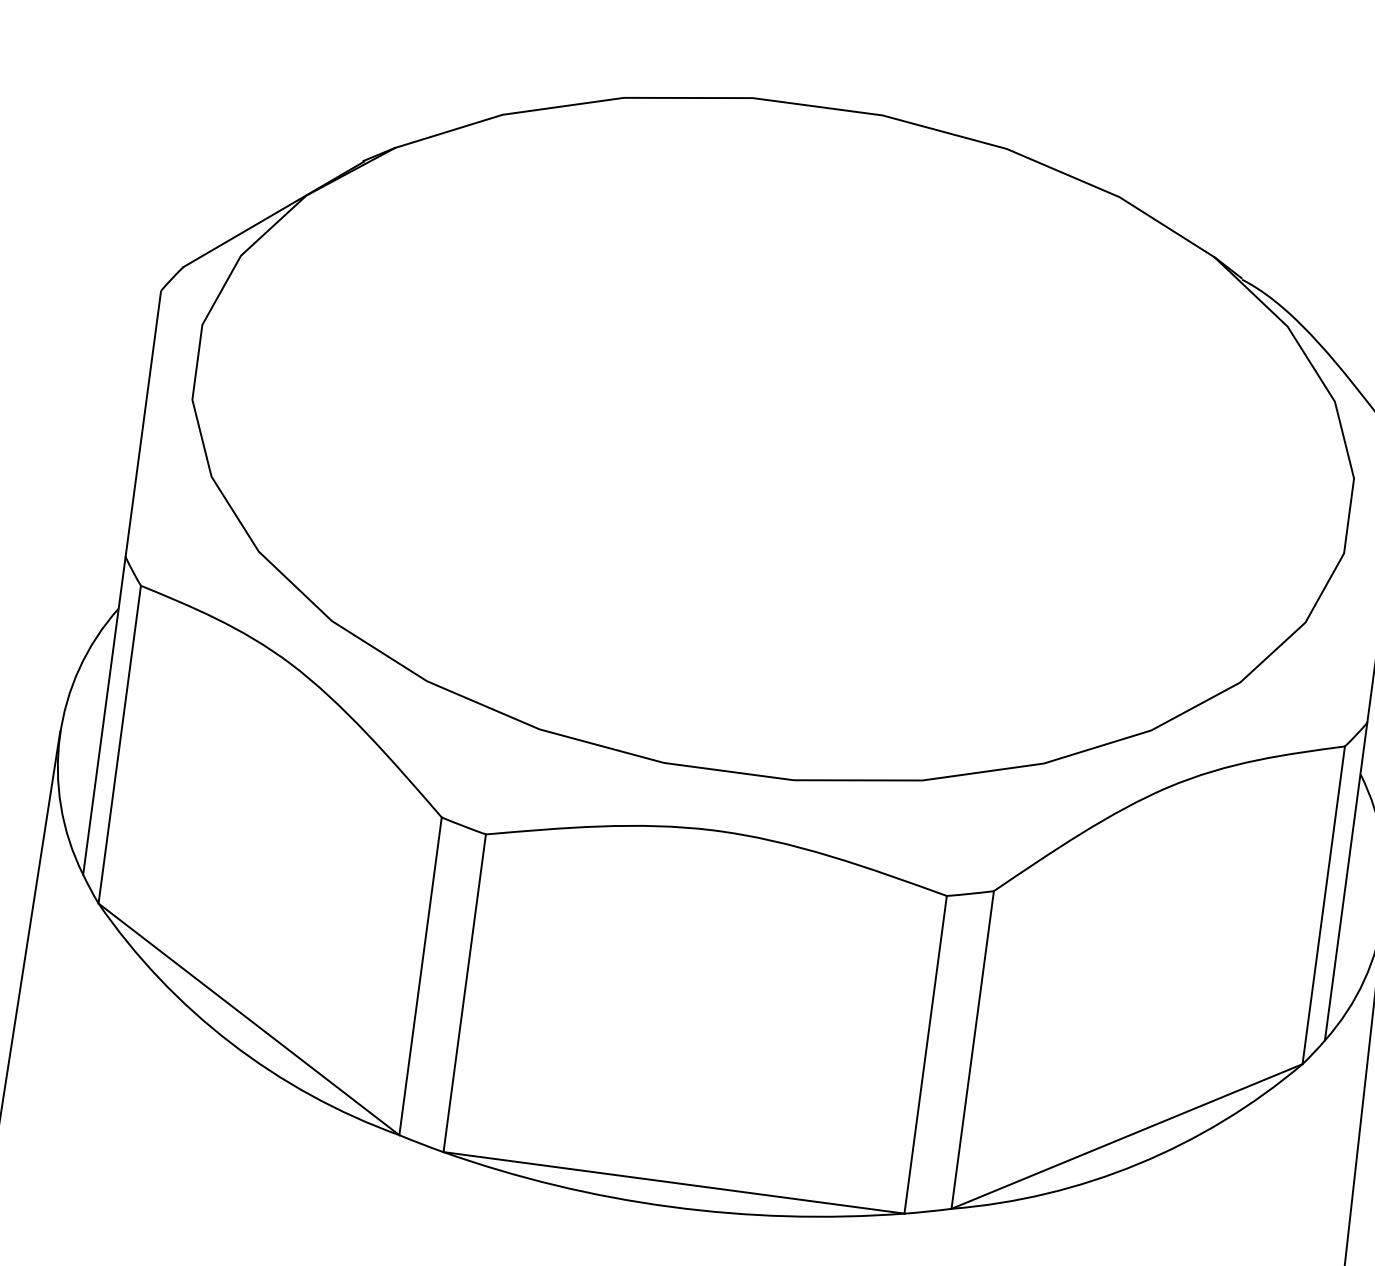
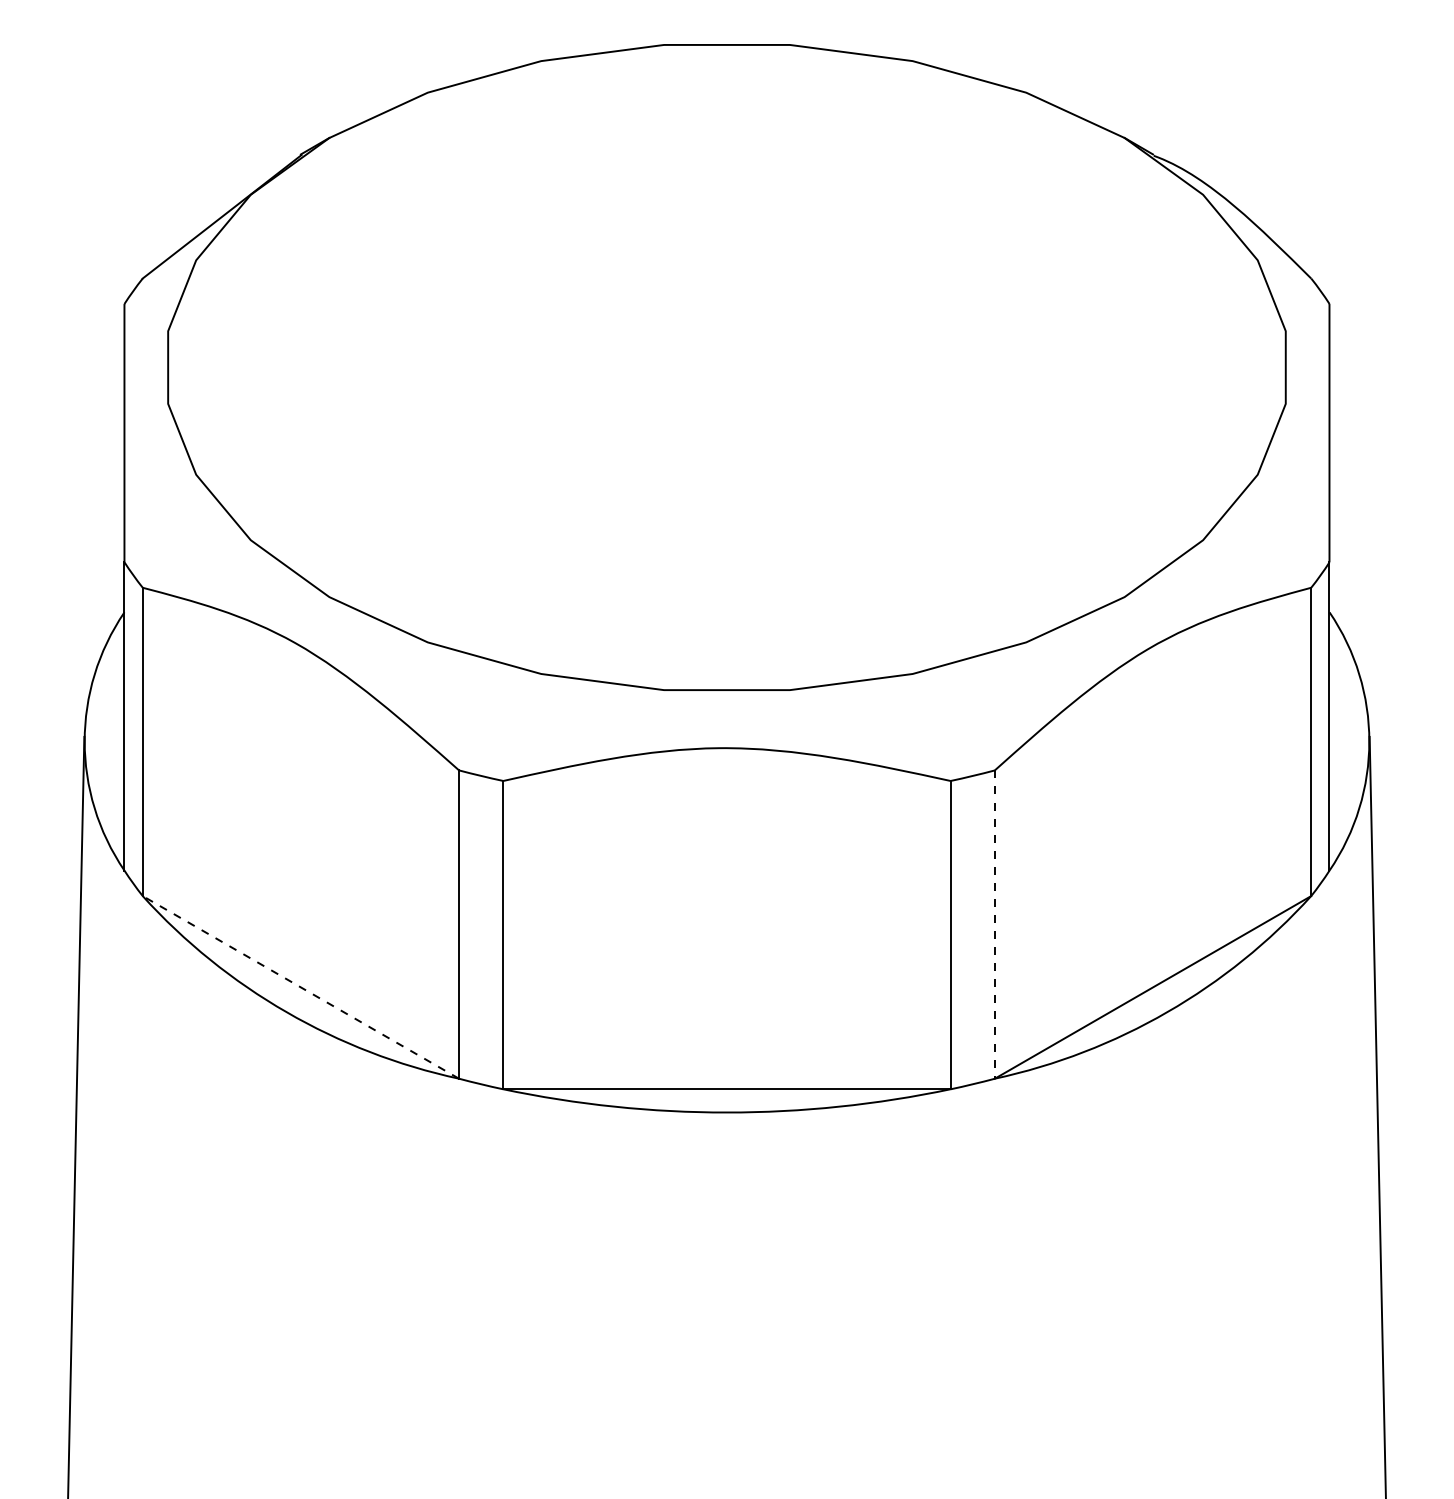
line: (248, 1019) -> (300, 987), solid -> dashed
line: (972, 1050) -> (994, 925), solid -> dashed

